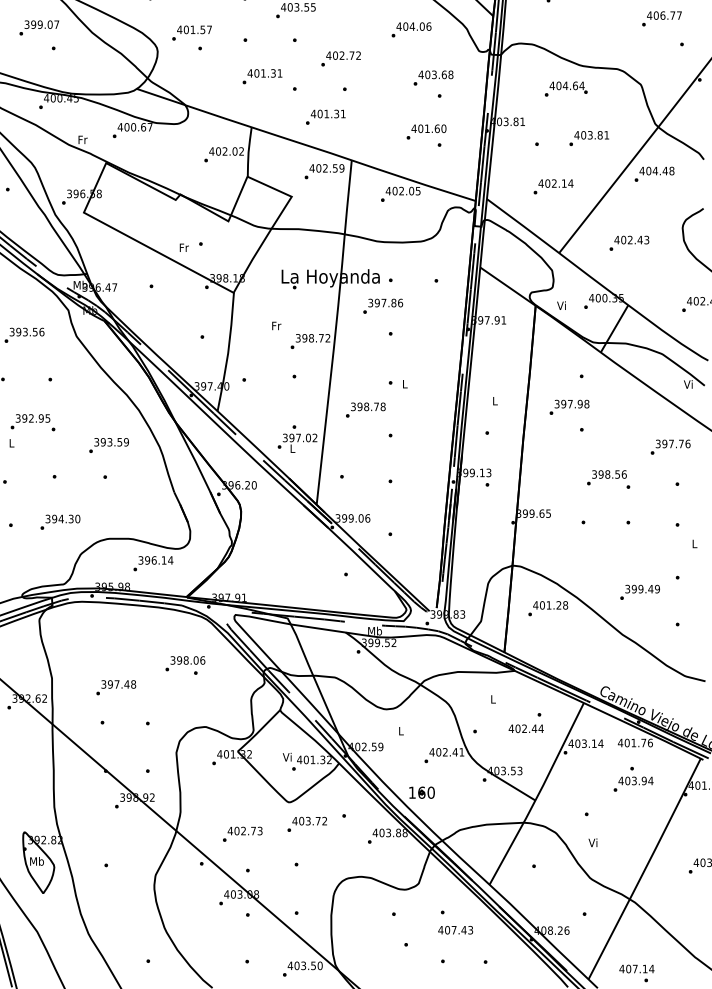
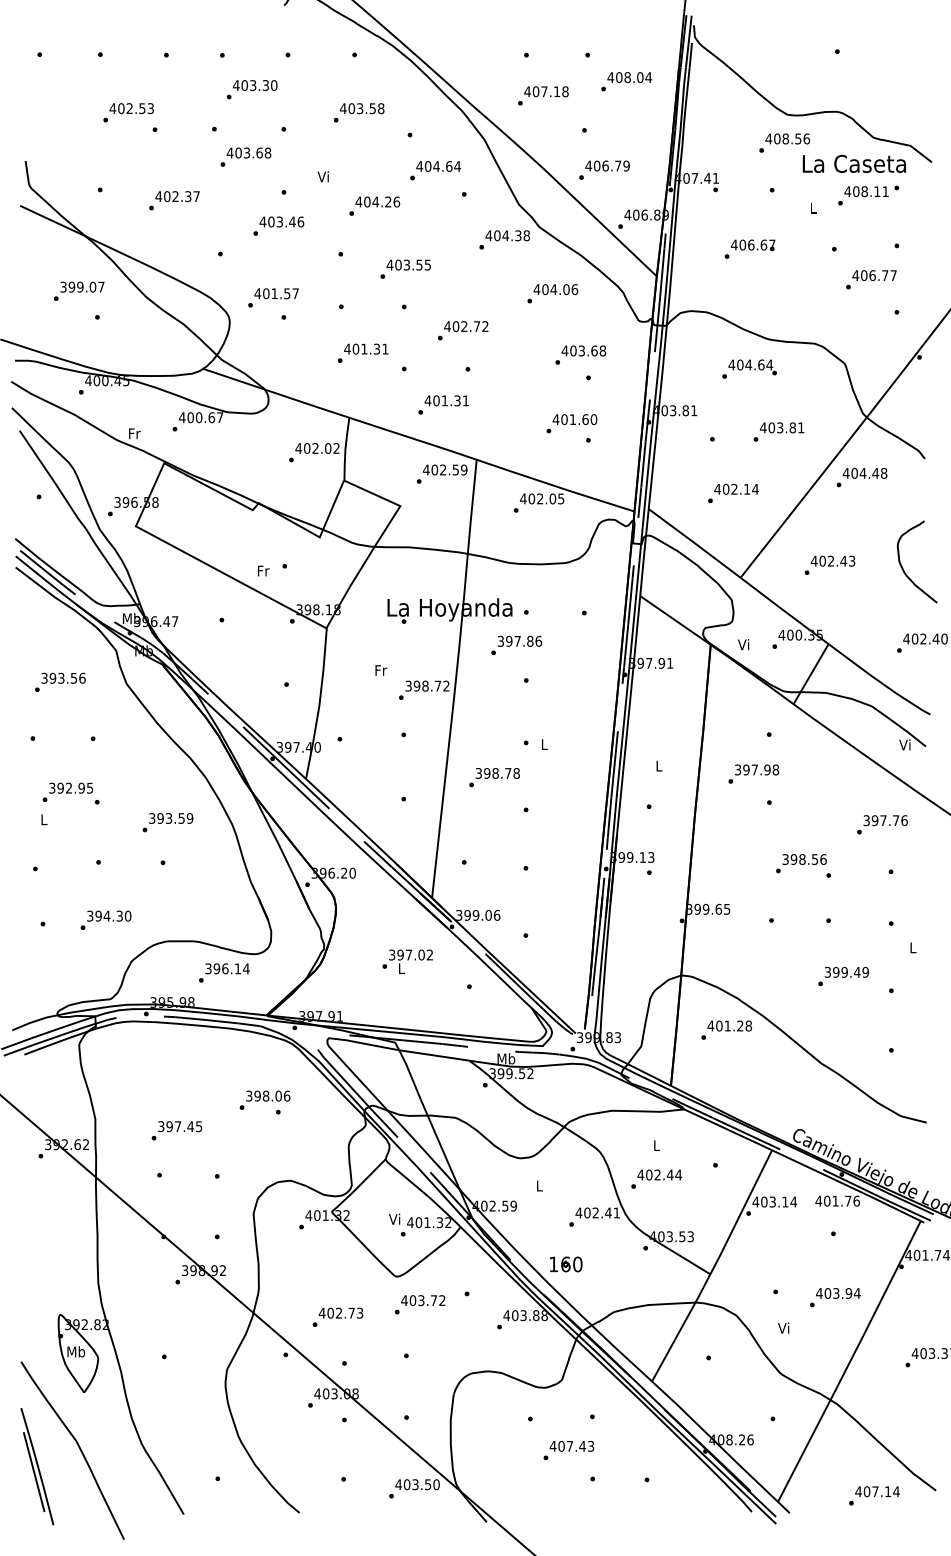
text: (297, 443) -> (407, 961), moved
text: (640, 592) -> (843, 976), moved
text: (133, 684) -> (199, 1126), 397.48 -> 397.45
text: (526, 728) -> (659, 1174), moved
text: (633, 784) -> (835, 1297), moved
text: (455, 929) -> (571, 1445), moved
text: (636, 968) -> (877, 1491), moved

